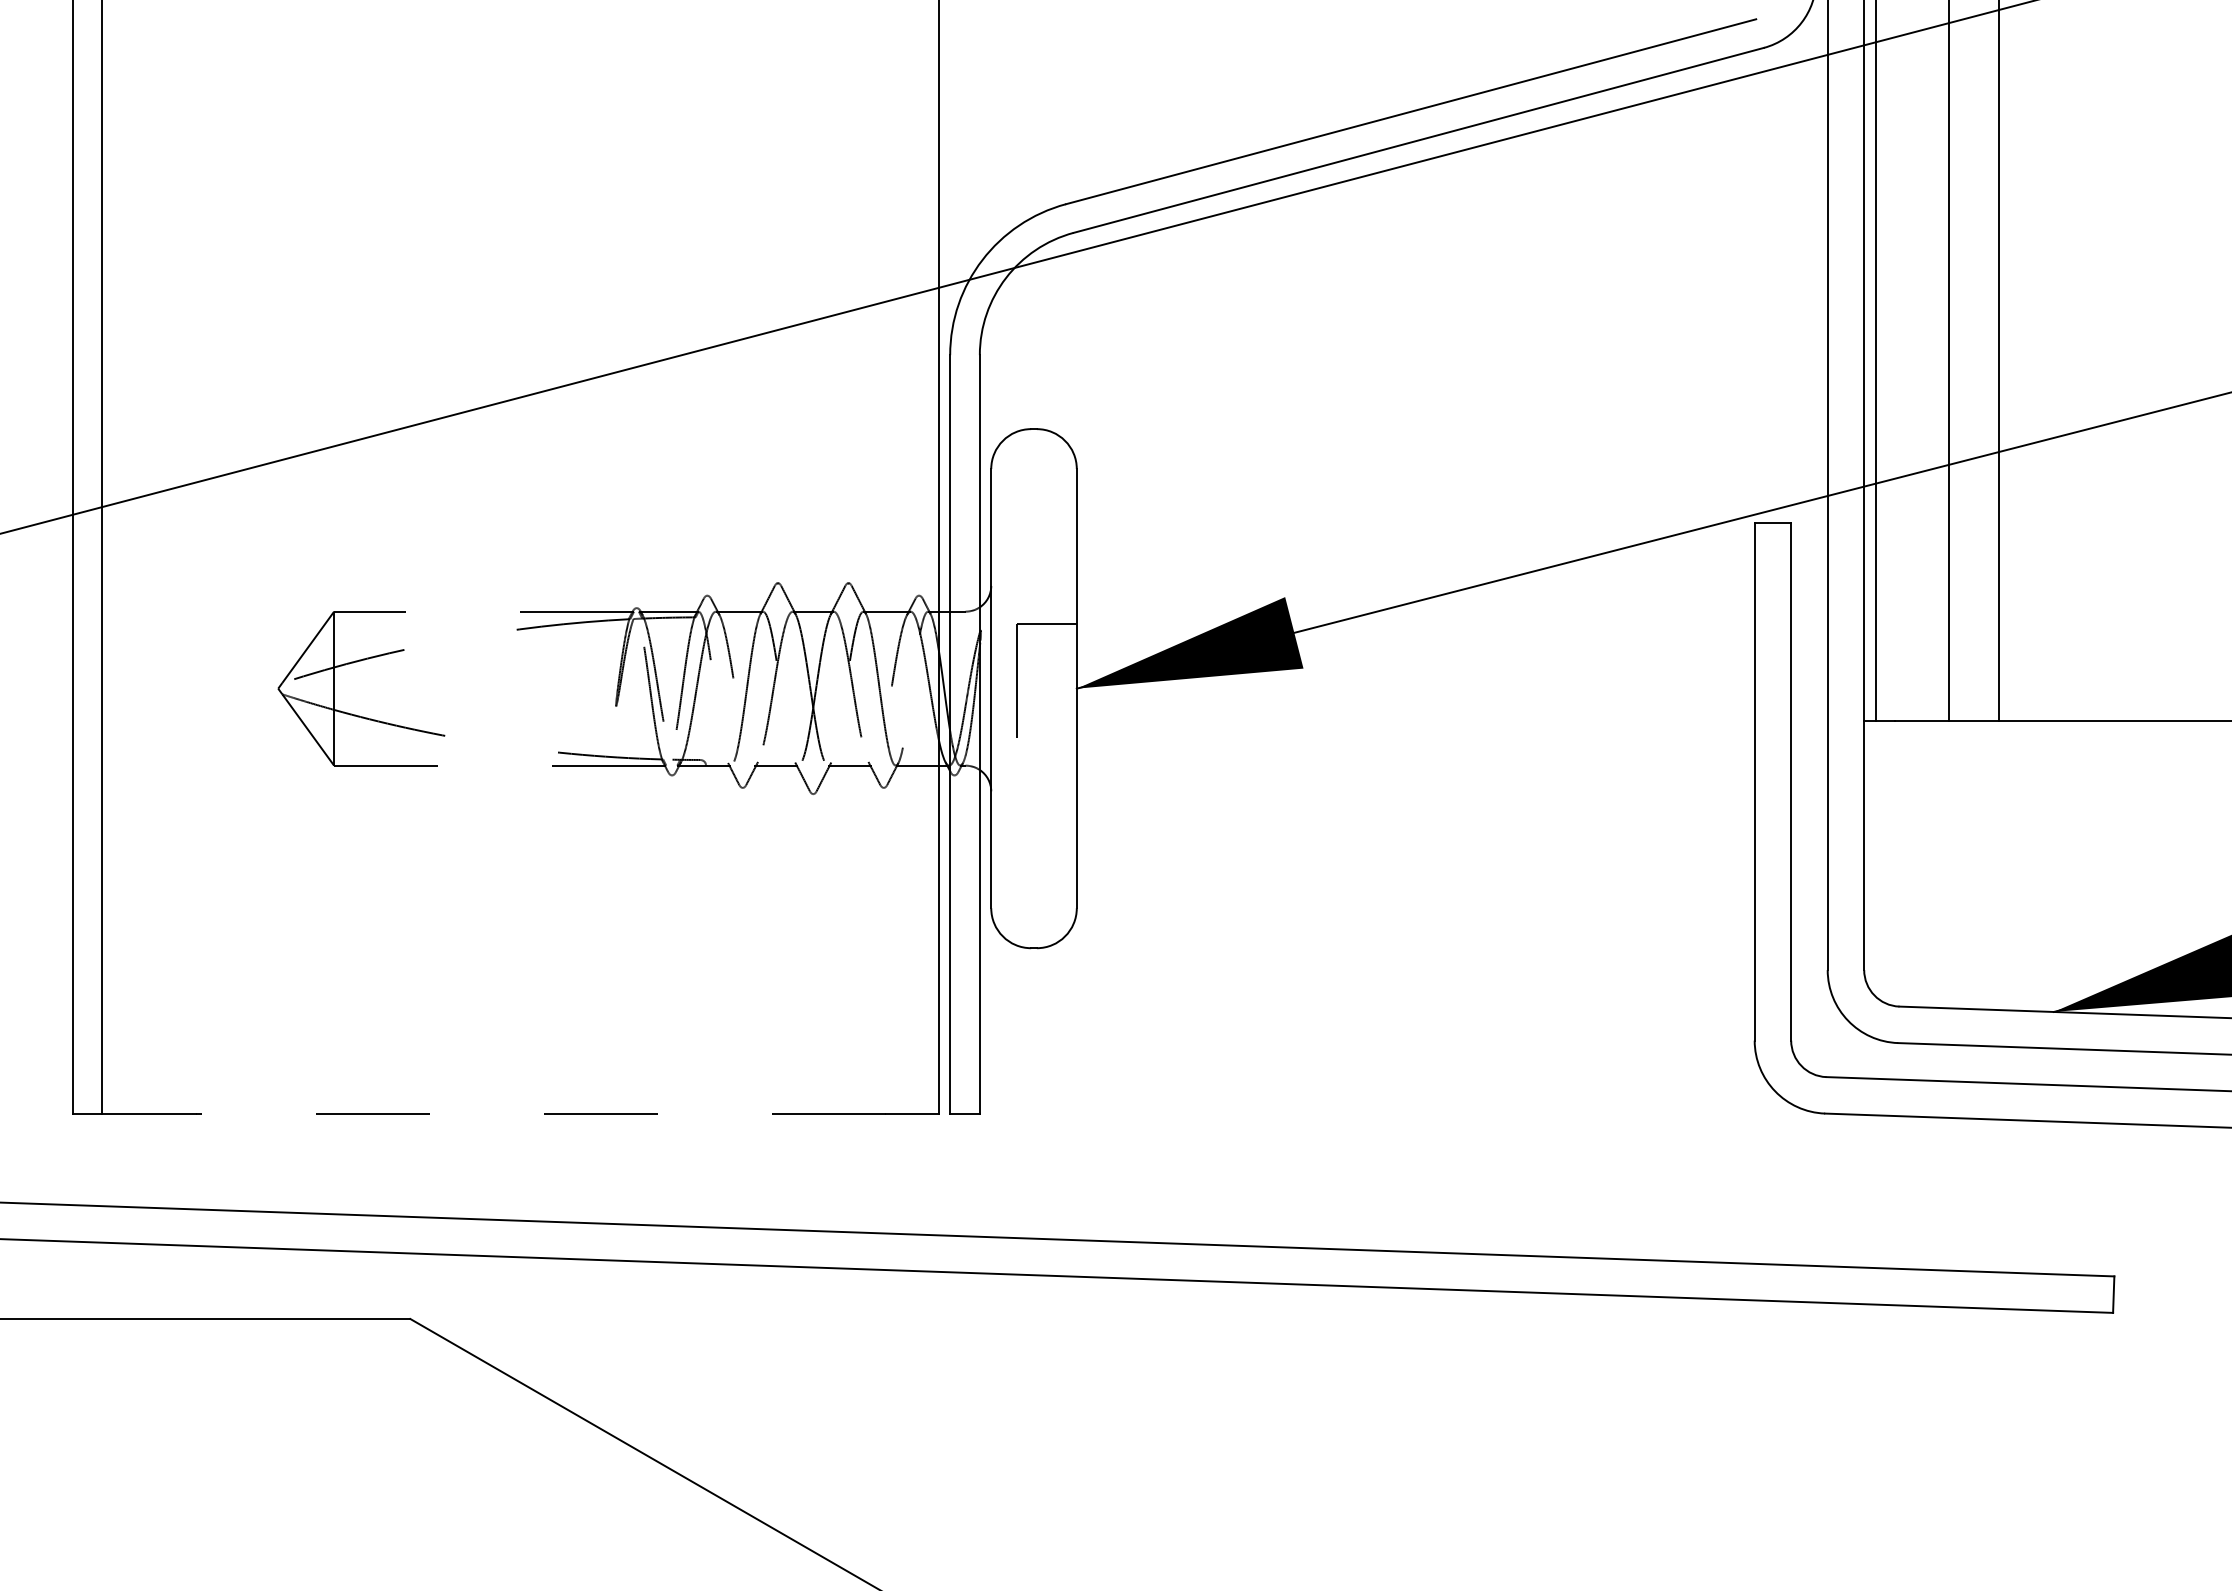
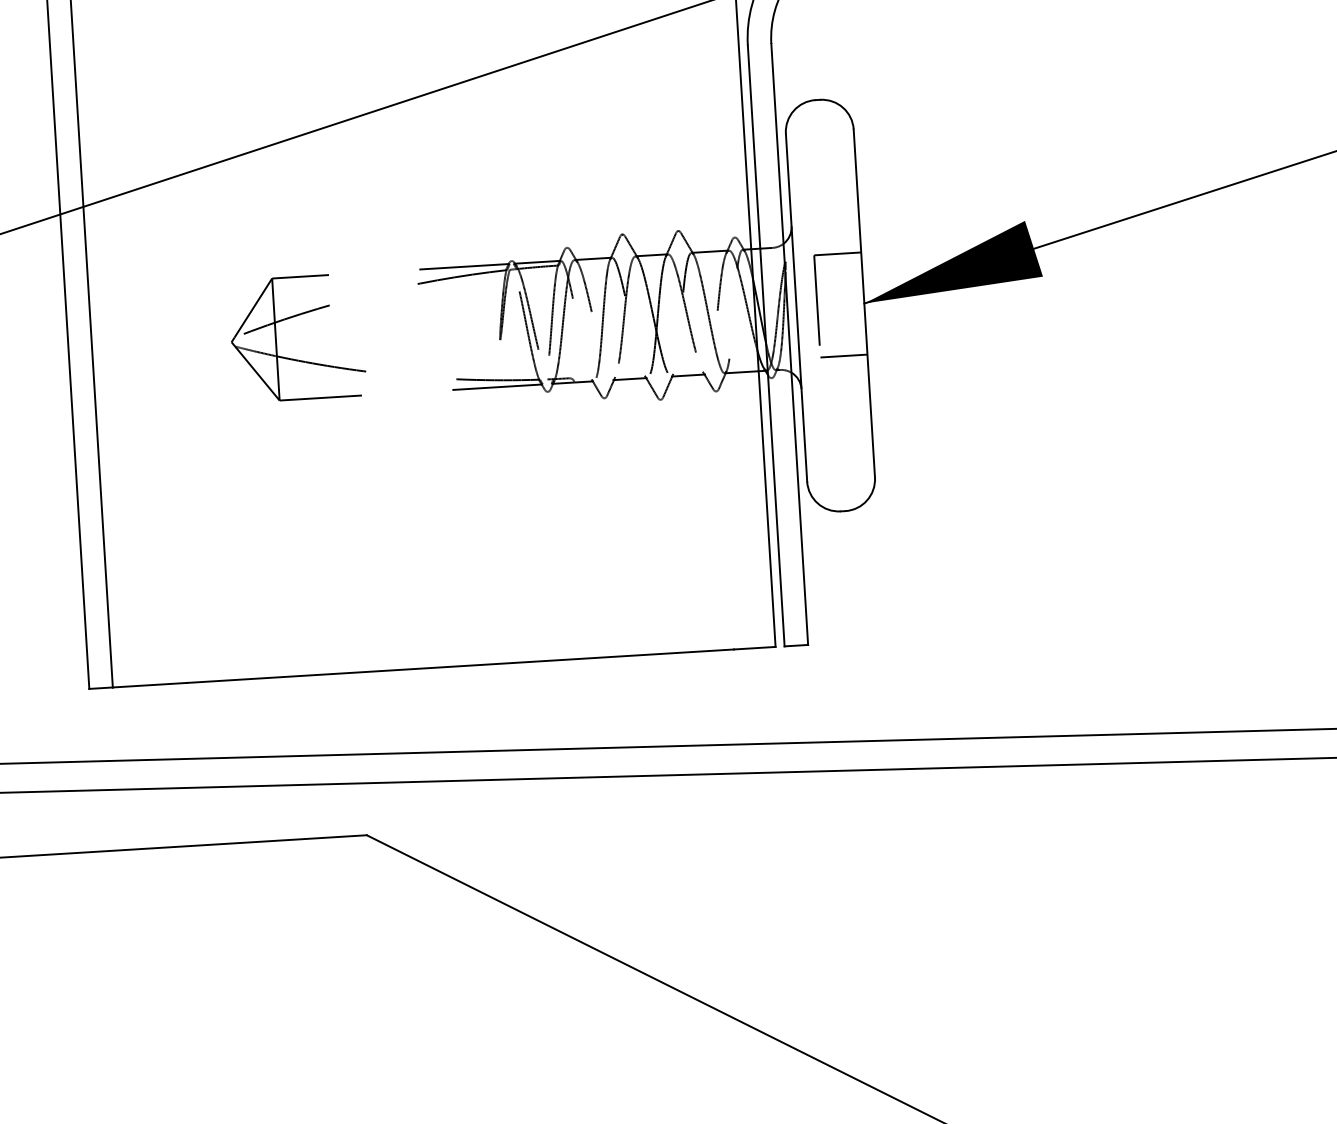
line: (1046, 753) -> (843, 356), added
line: (540, 1113) -> (459, 666), dashed -> solid

